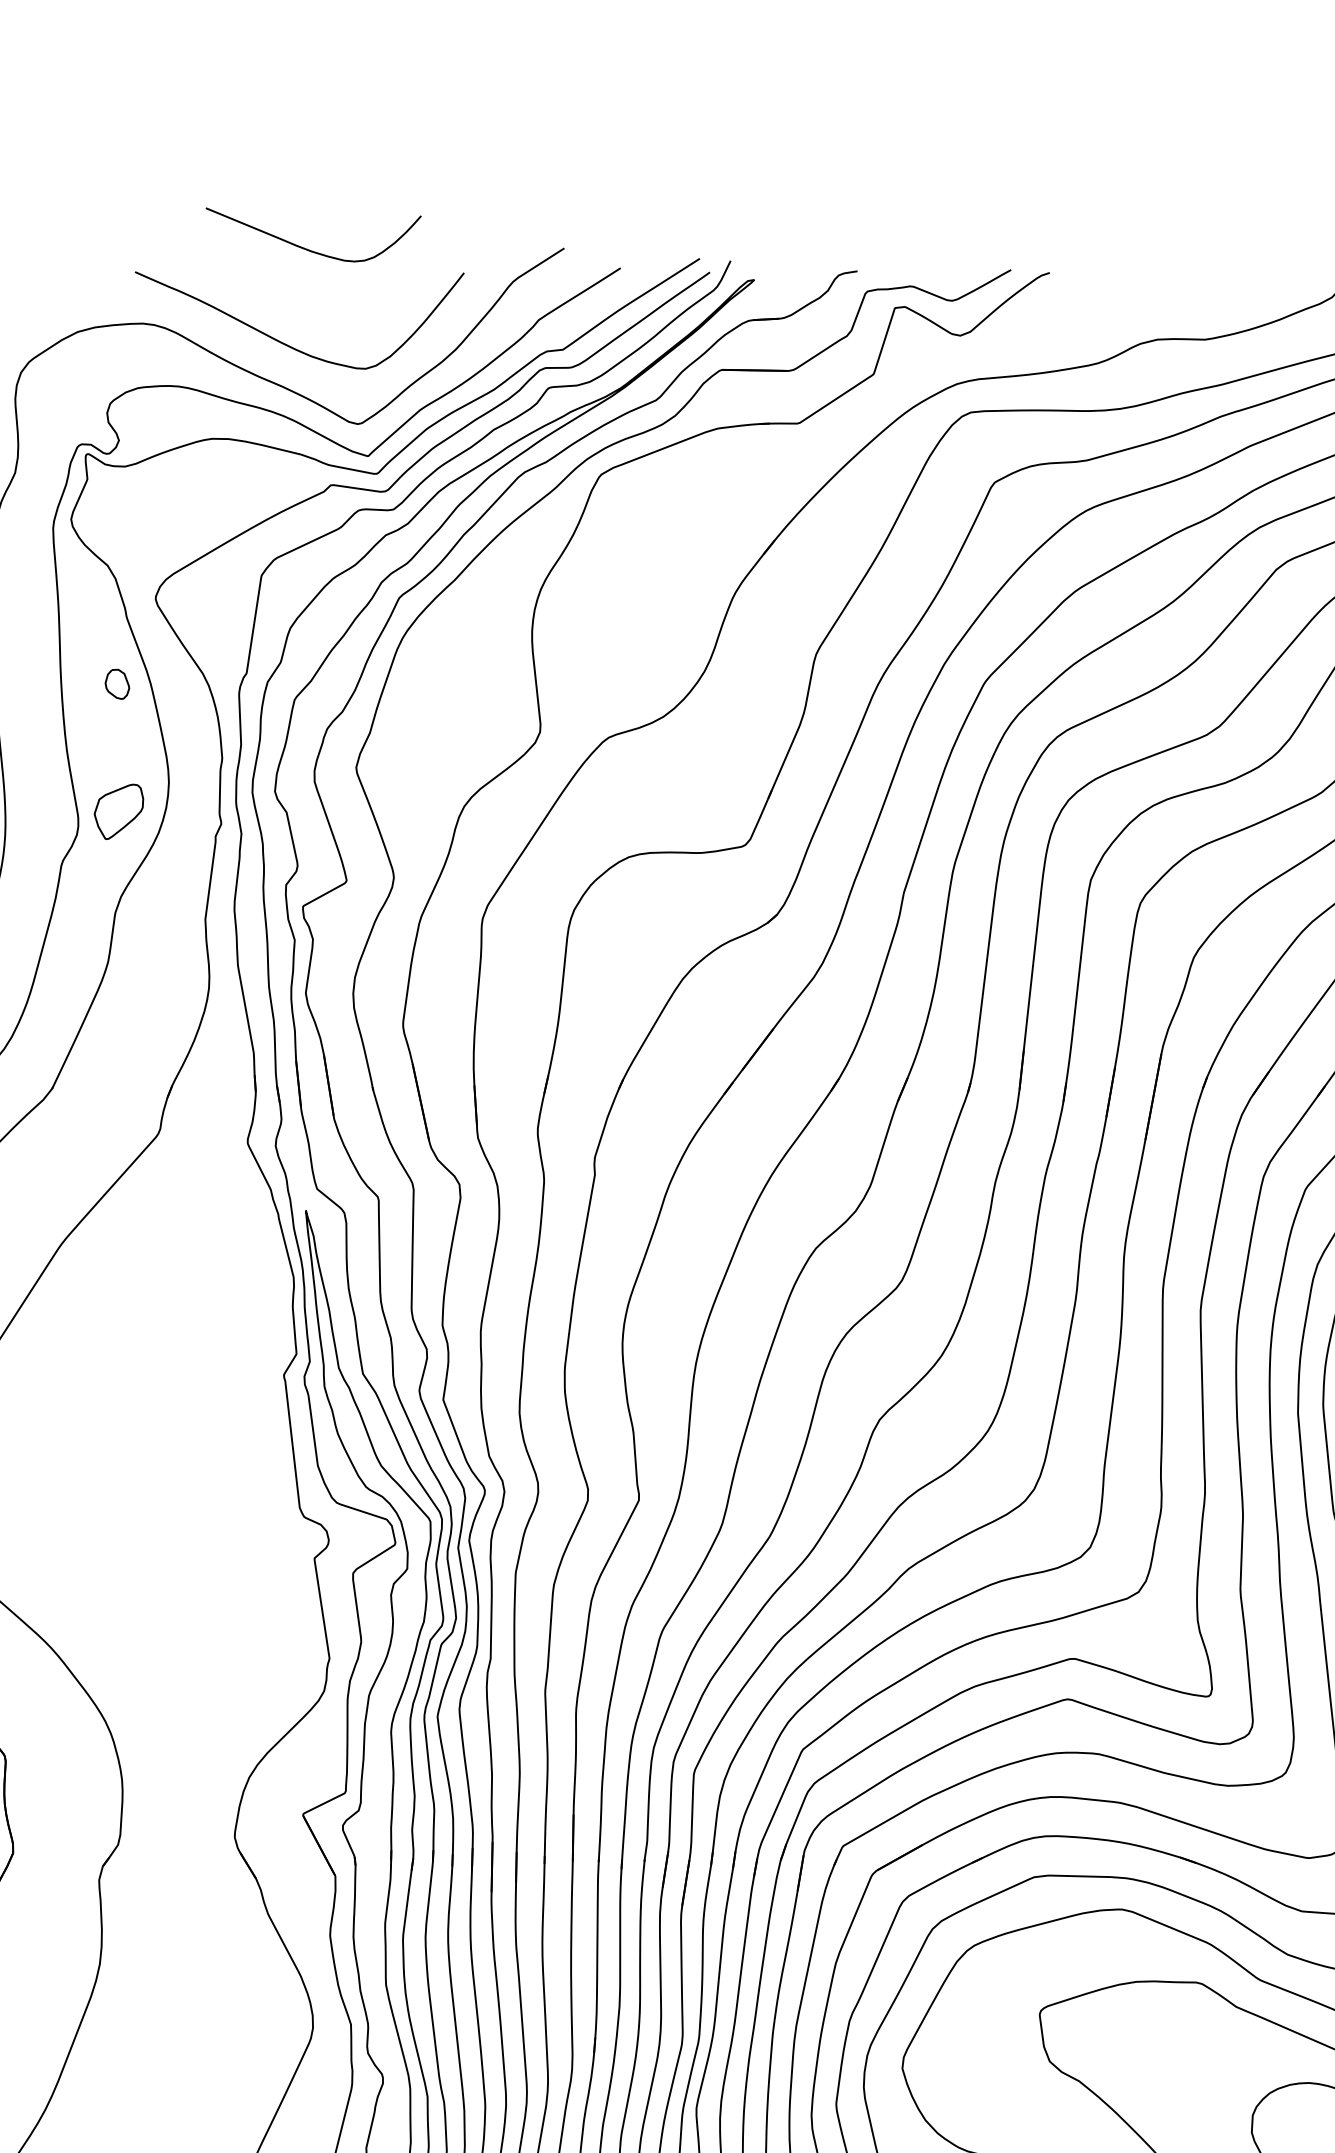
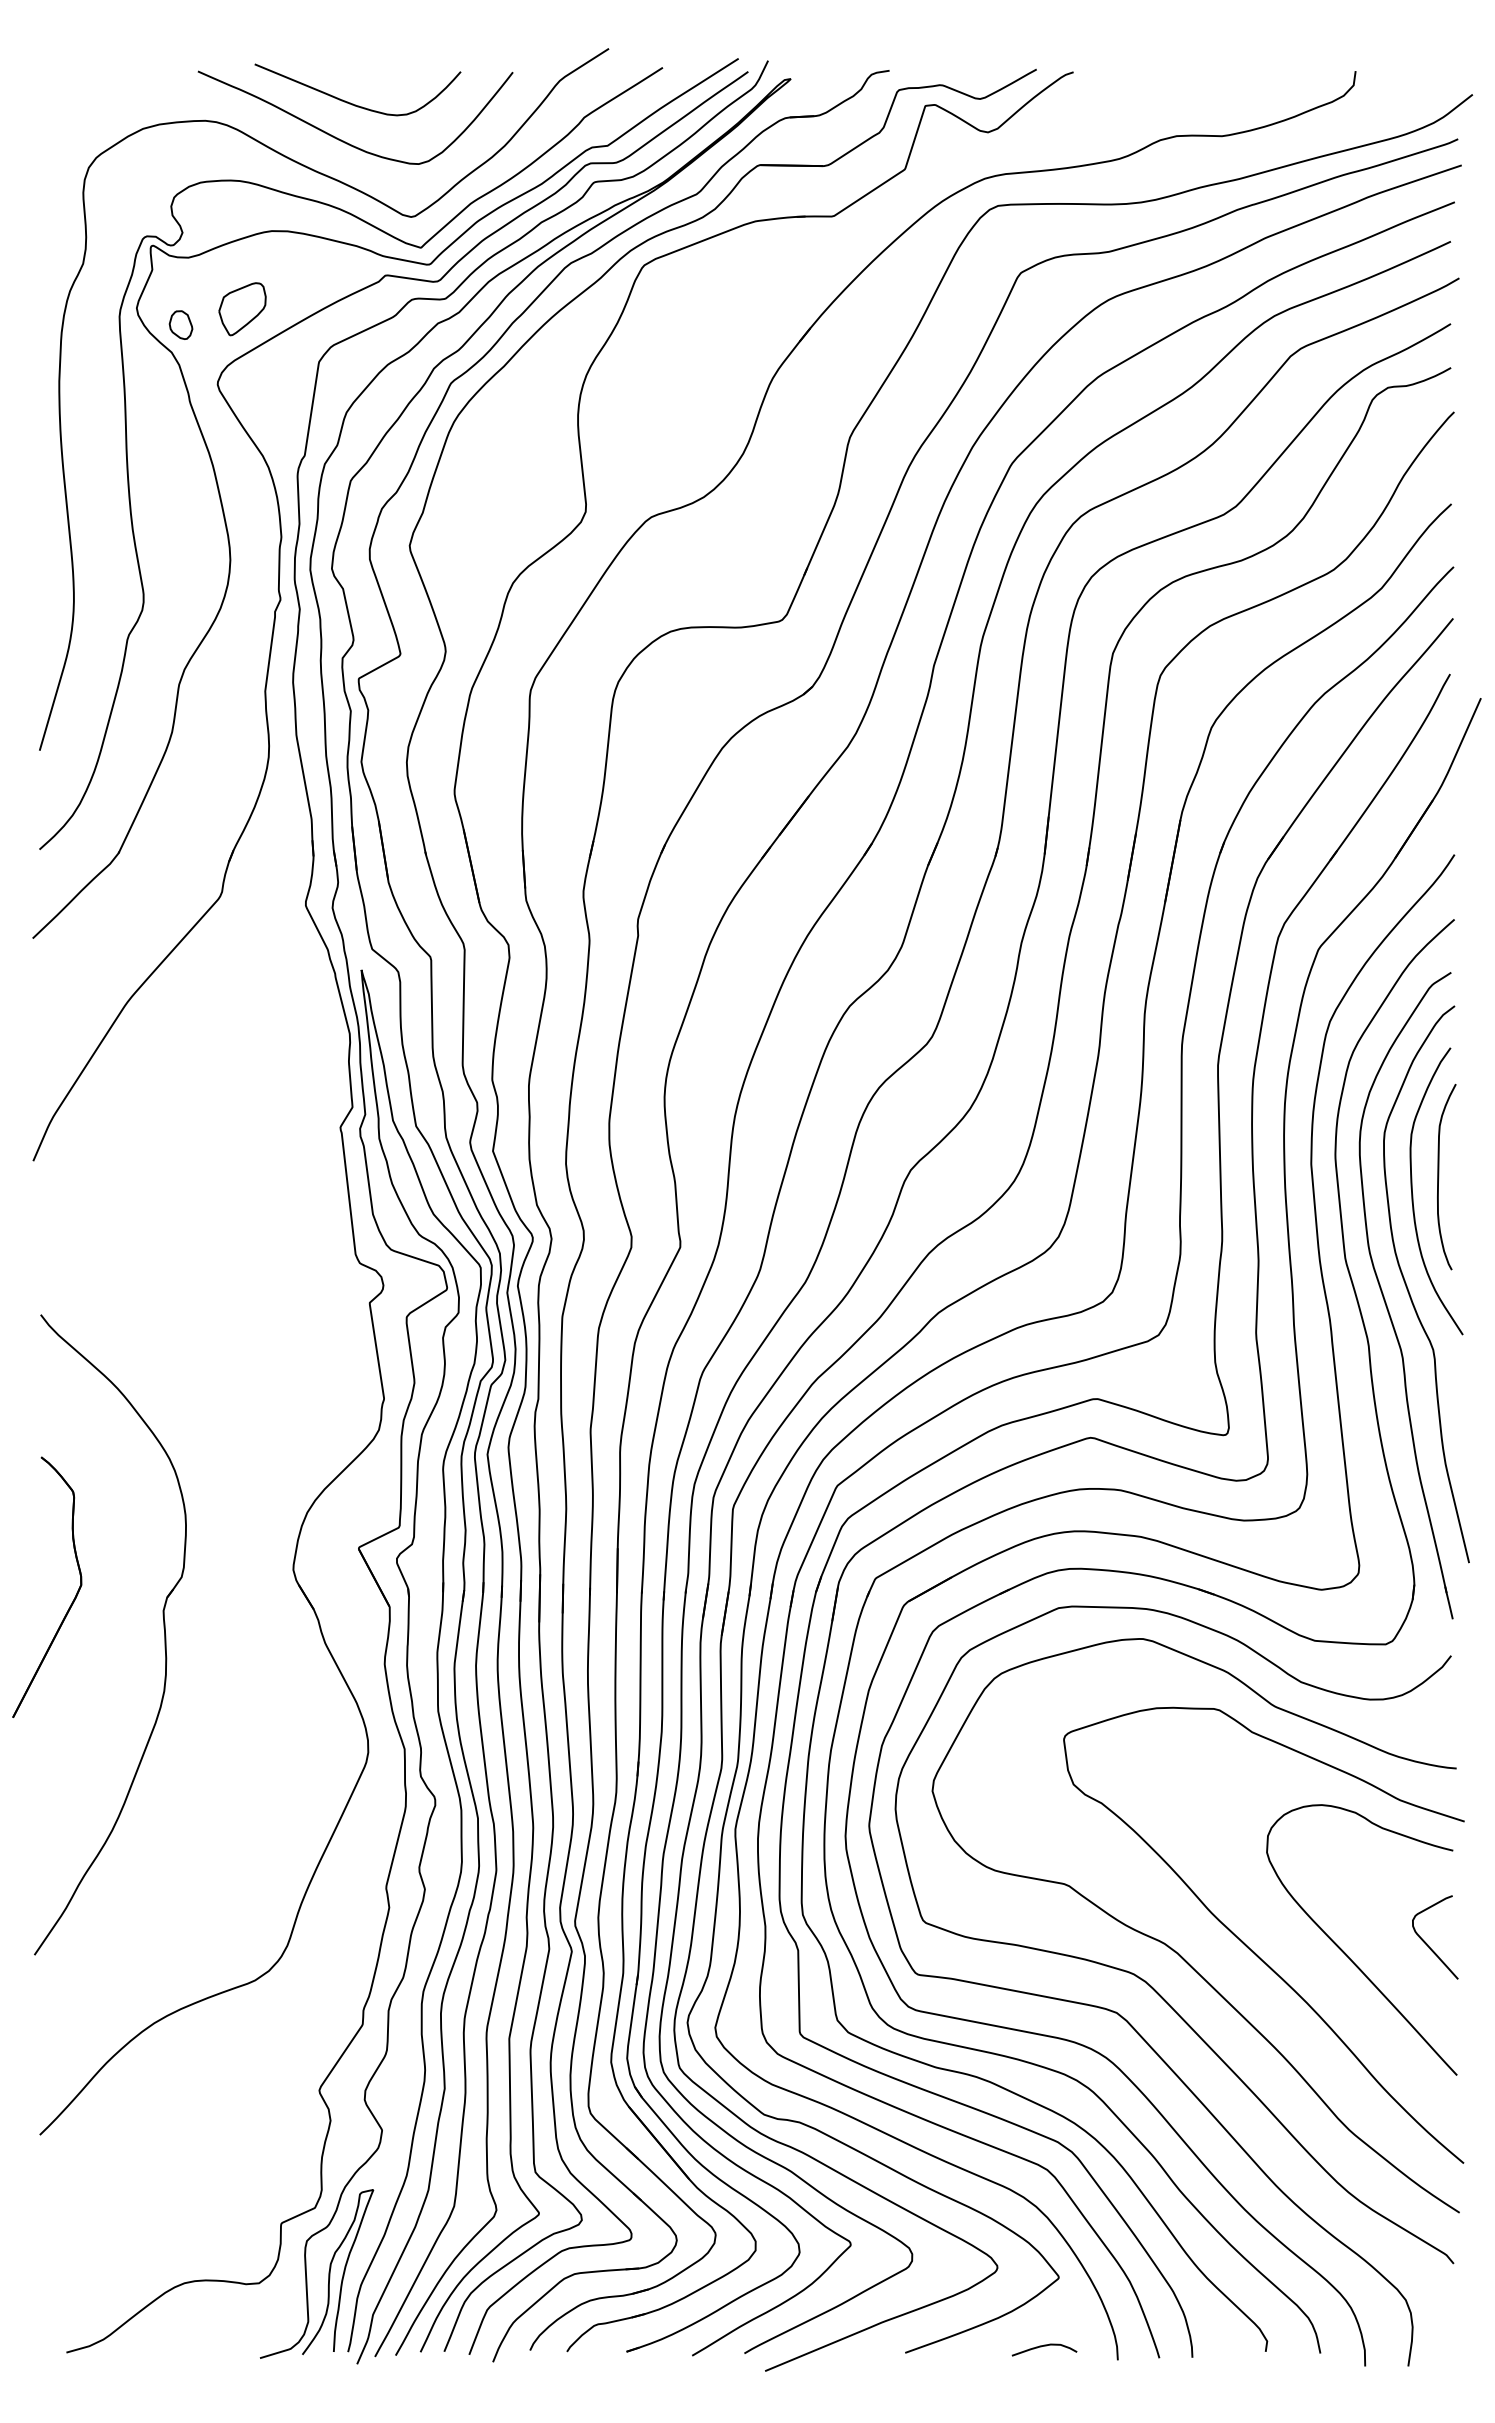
curve: (309, 249) -> (353, 103), moved
part: (116, 683) -> (180, 324), moved
part: (118, 812) -> (242, 309), moved

